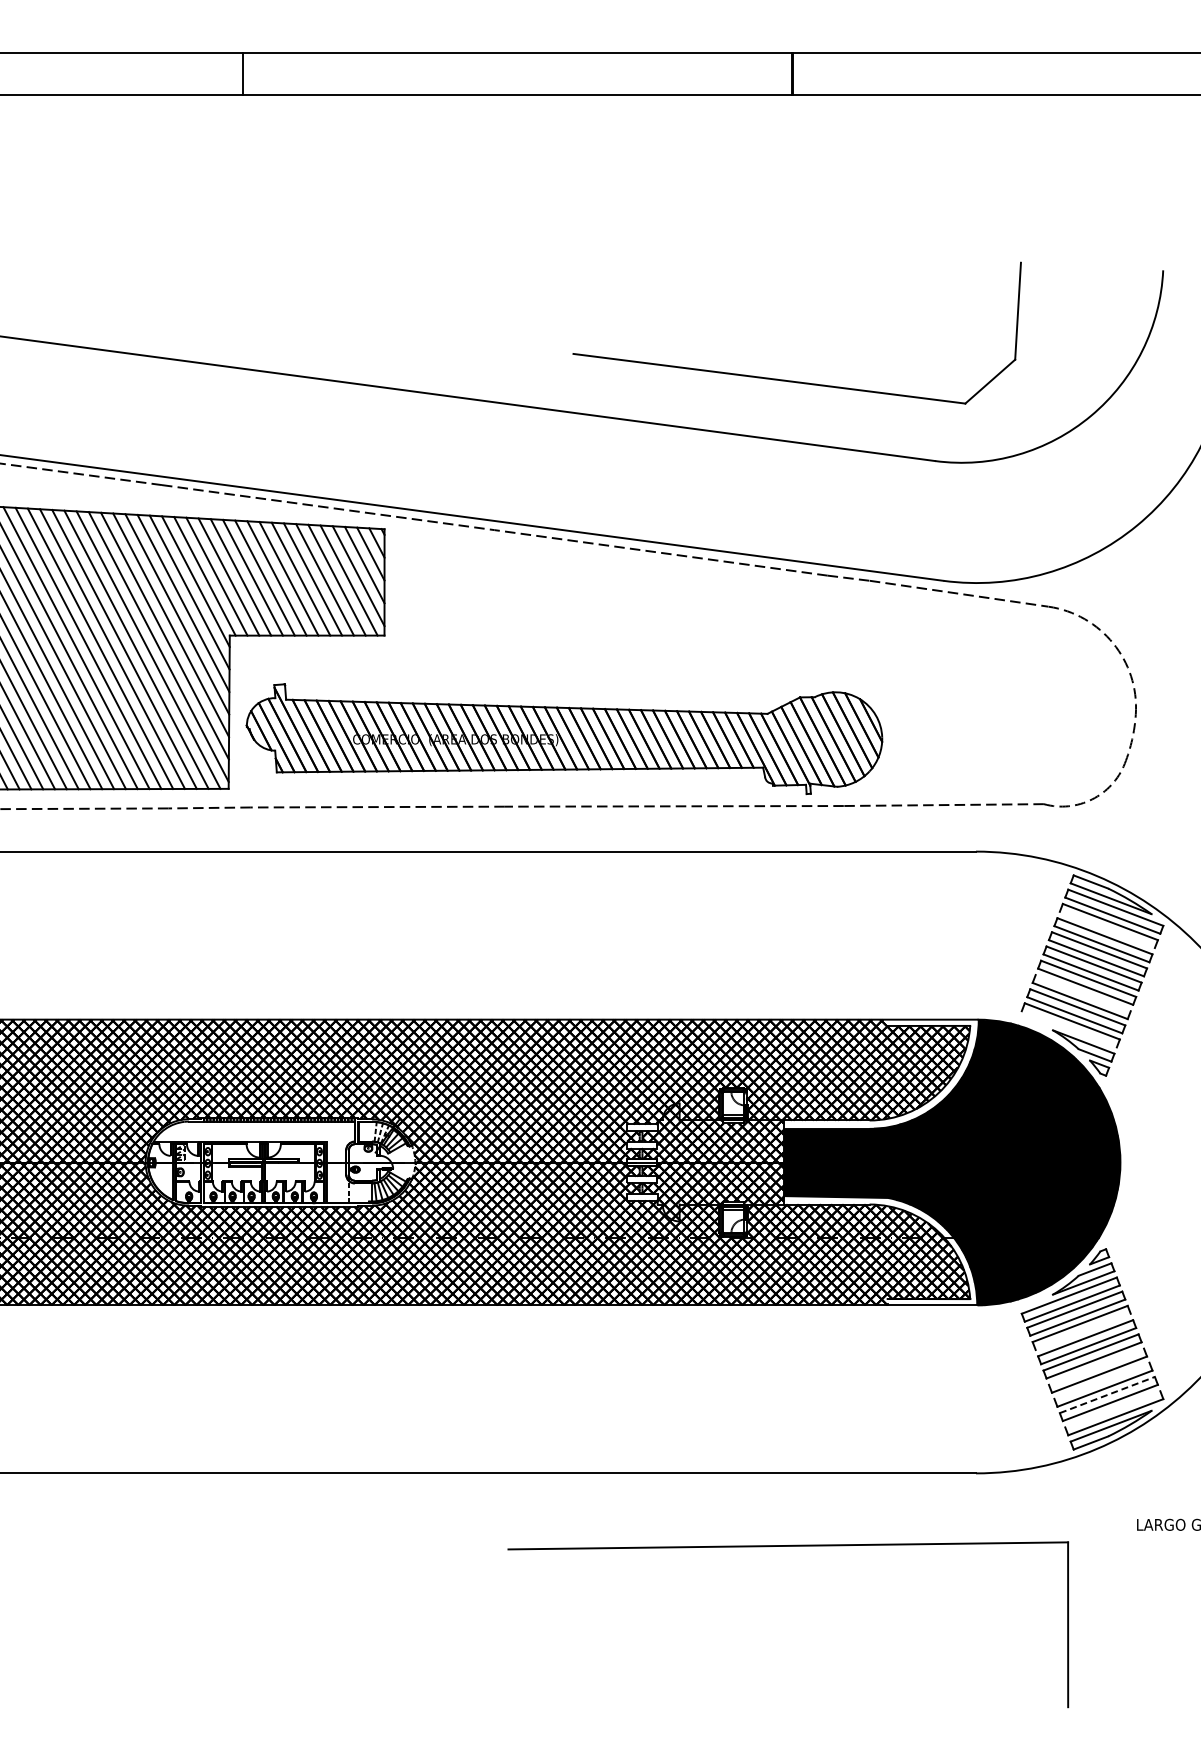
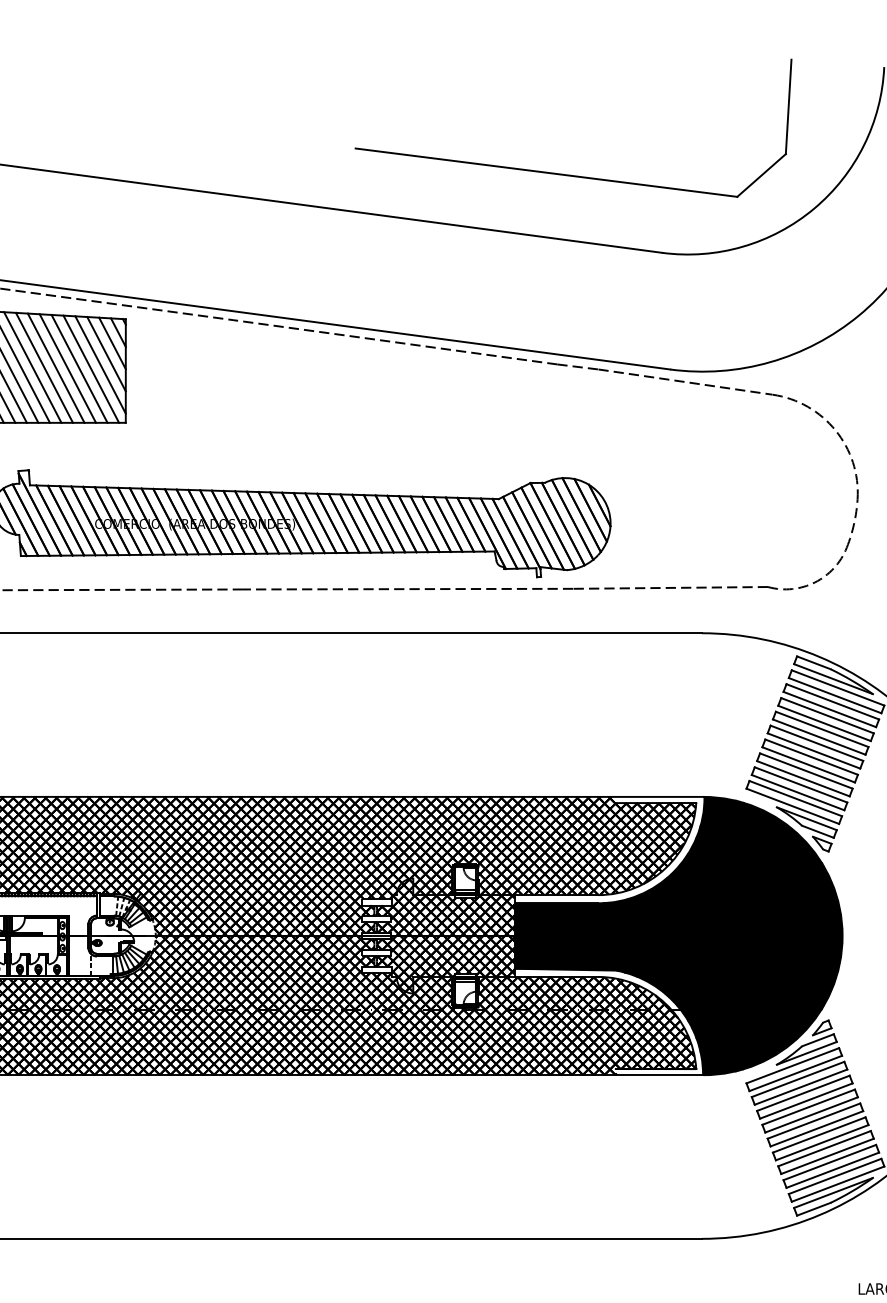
part: (793, 380) -> (569, 174), moved
line: (1106, 929) -> (829, 709), added
line: (1082, 993) -> (805, 771), added
line: (1068, 1029) -> (791, 806), added
line: (1082, 1331) -> (805, 1100), added
line: (1096, 1366) -> (819, 1134), added
line: (1101, 1380) -> (824, 1148), added
line: (1107, 1395) -> (829, 1162), dashed -> solid
line: (1112, 1409) -> (834, 1176), added

